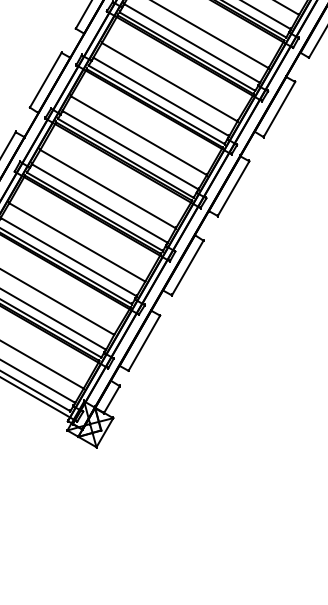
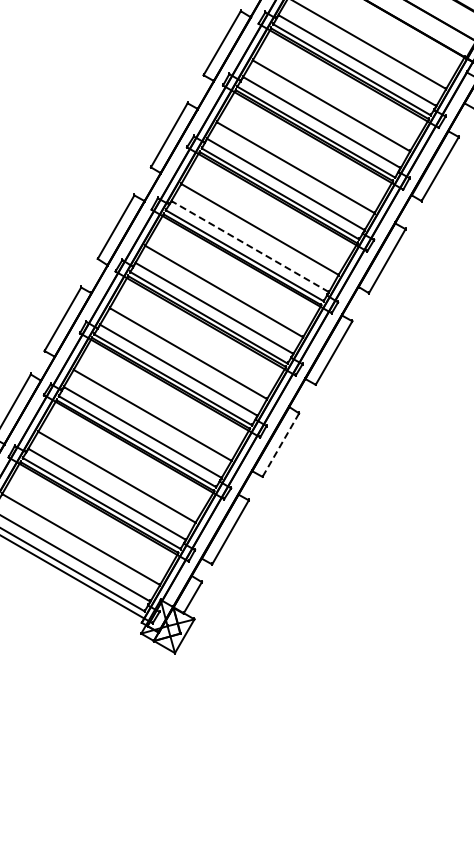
line: (161, 96) -> (250, 246), solid -> dashed
line: (187, 268) -> (280, 445), solid -> dashed

